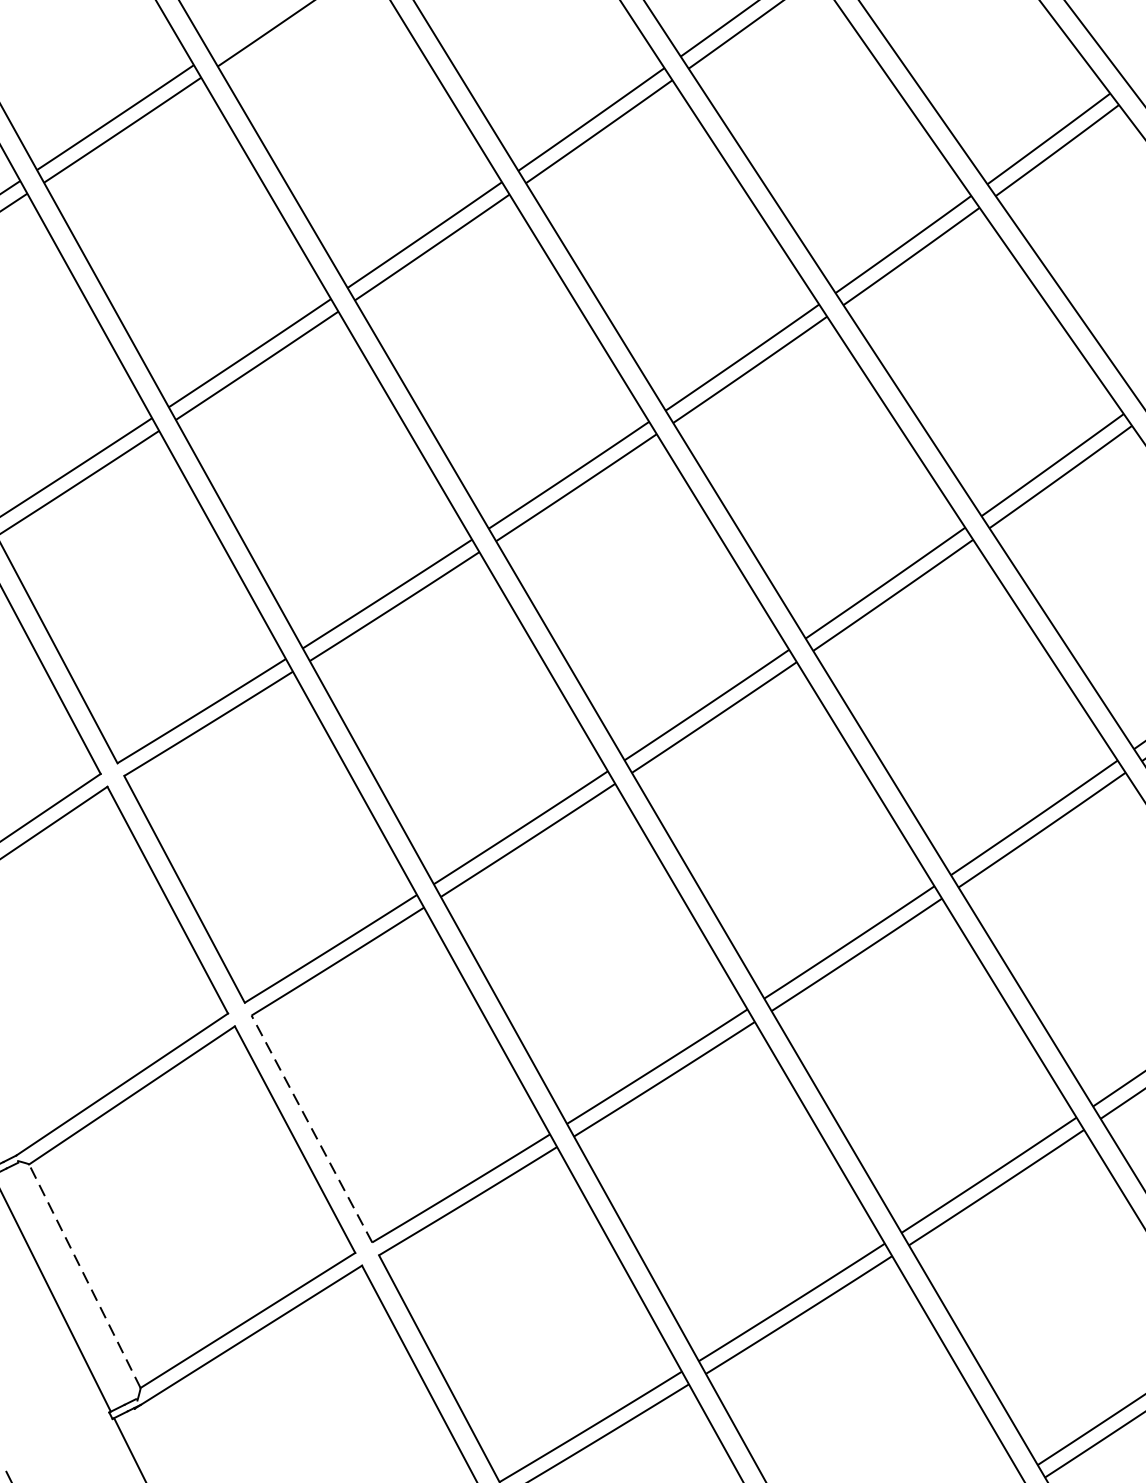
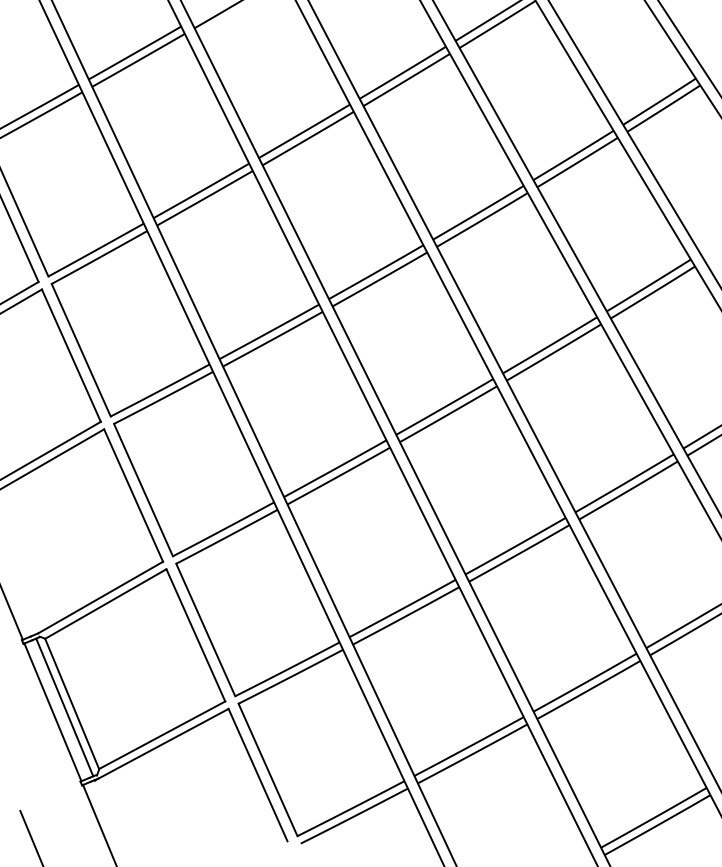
line: (311, 1129) -> (205, 630), dashed -> solid
line: (83, 1275) -> (71, 703), dashed -> solid
line: (71, 1283) -> (64, 707), added

